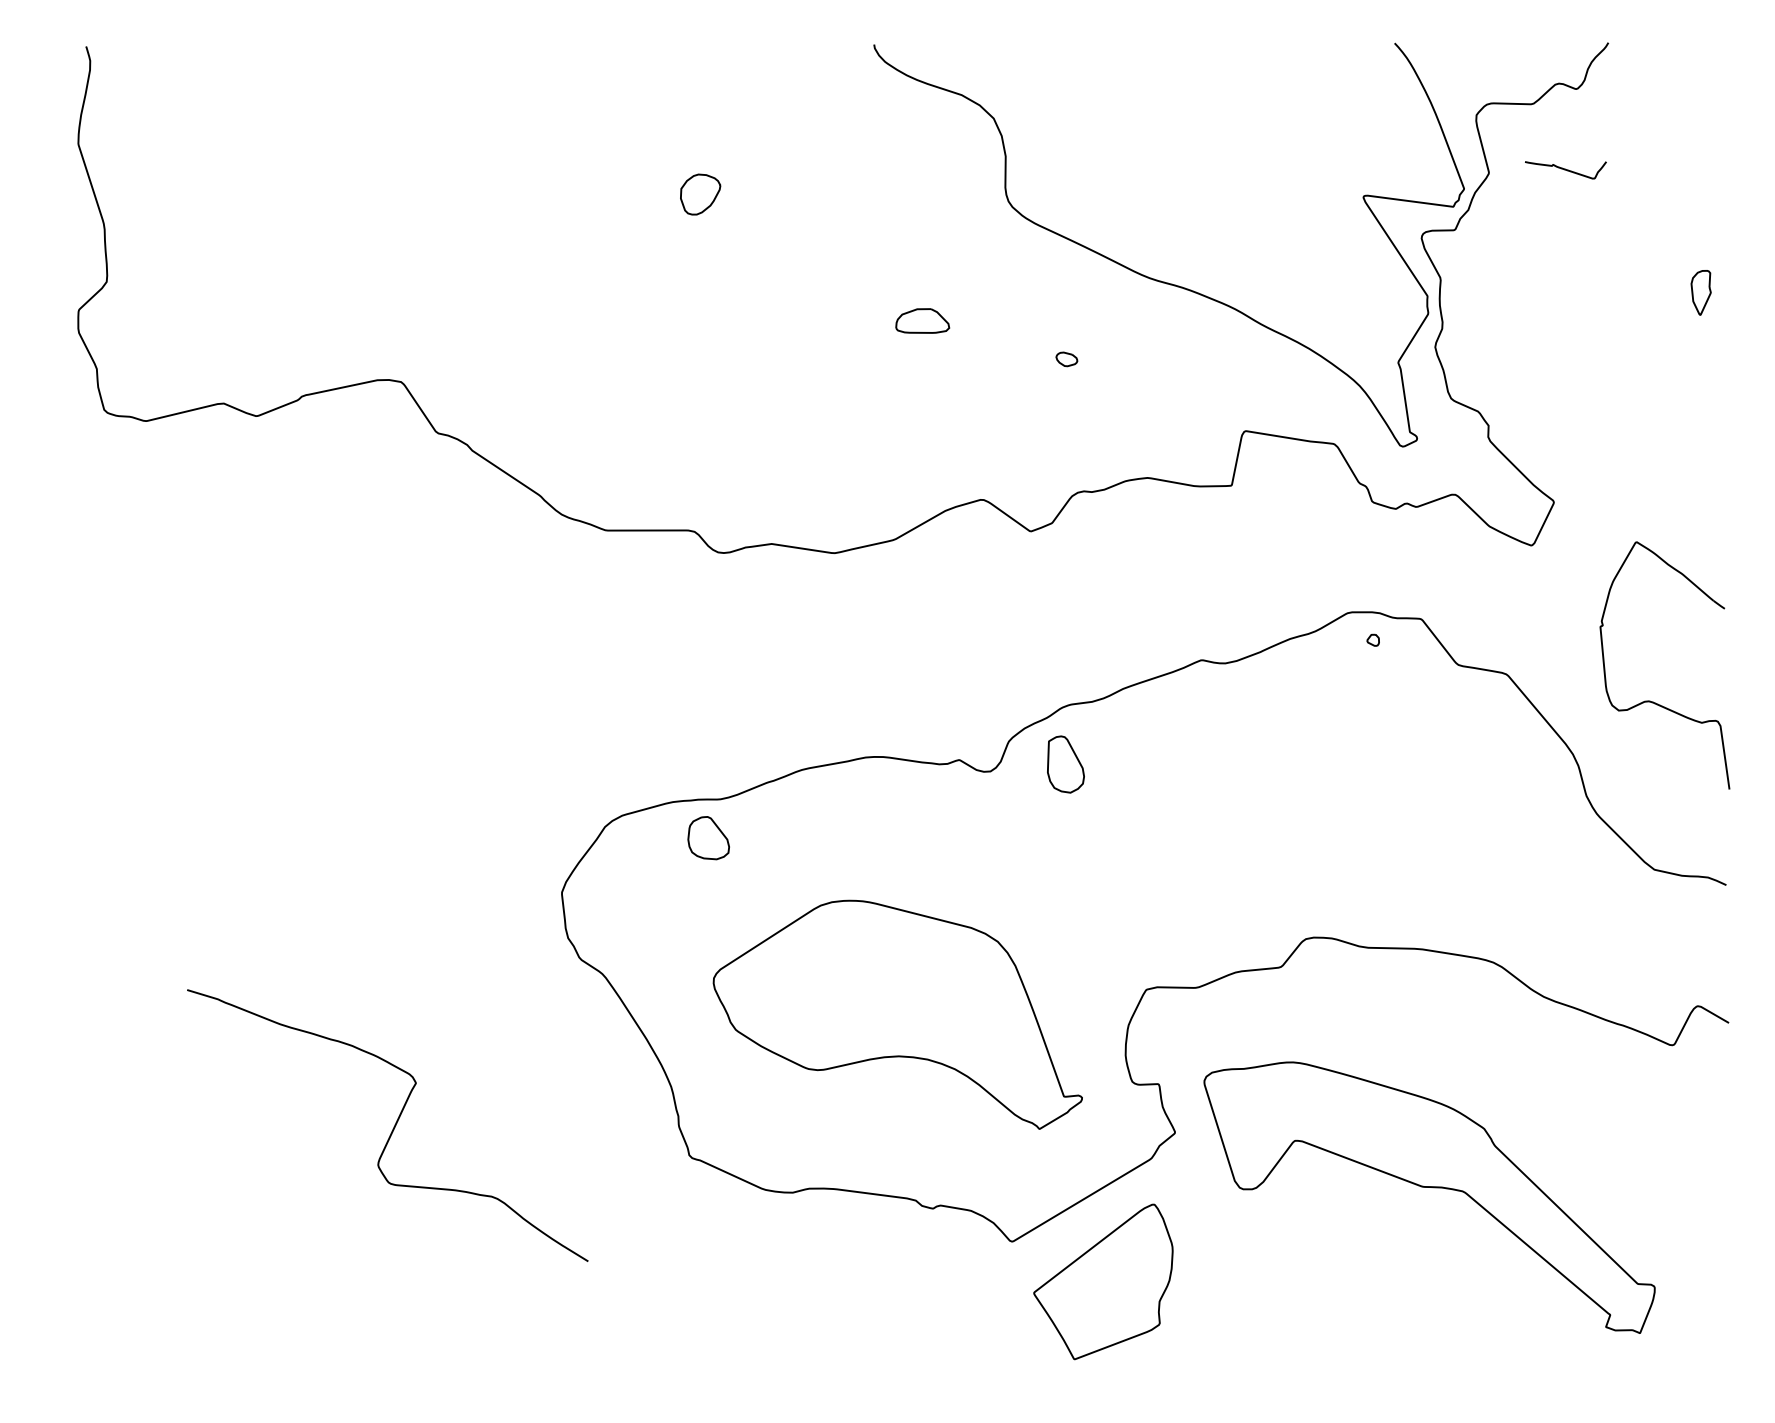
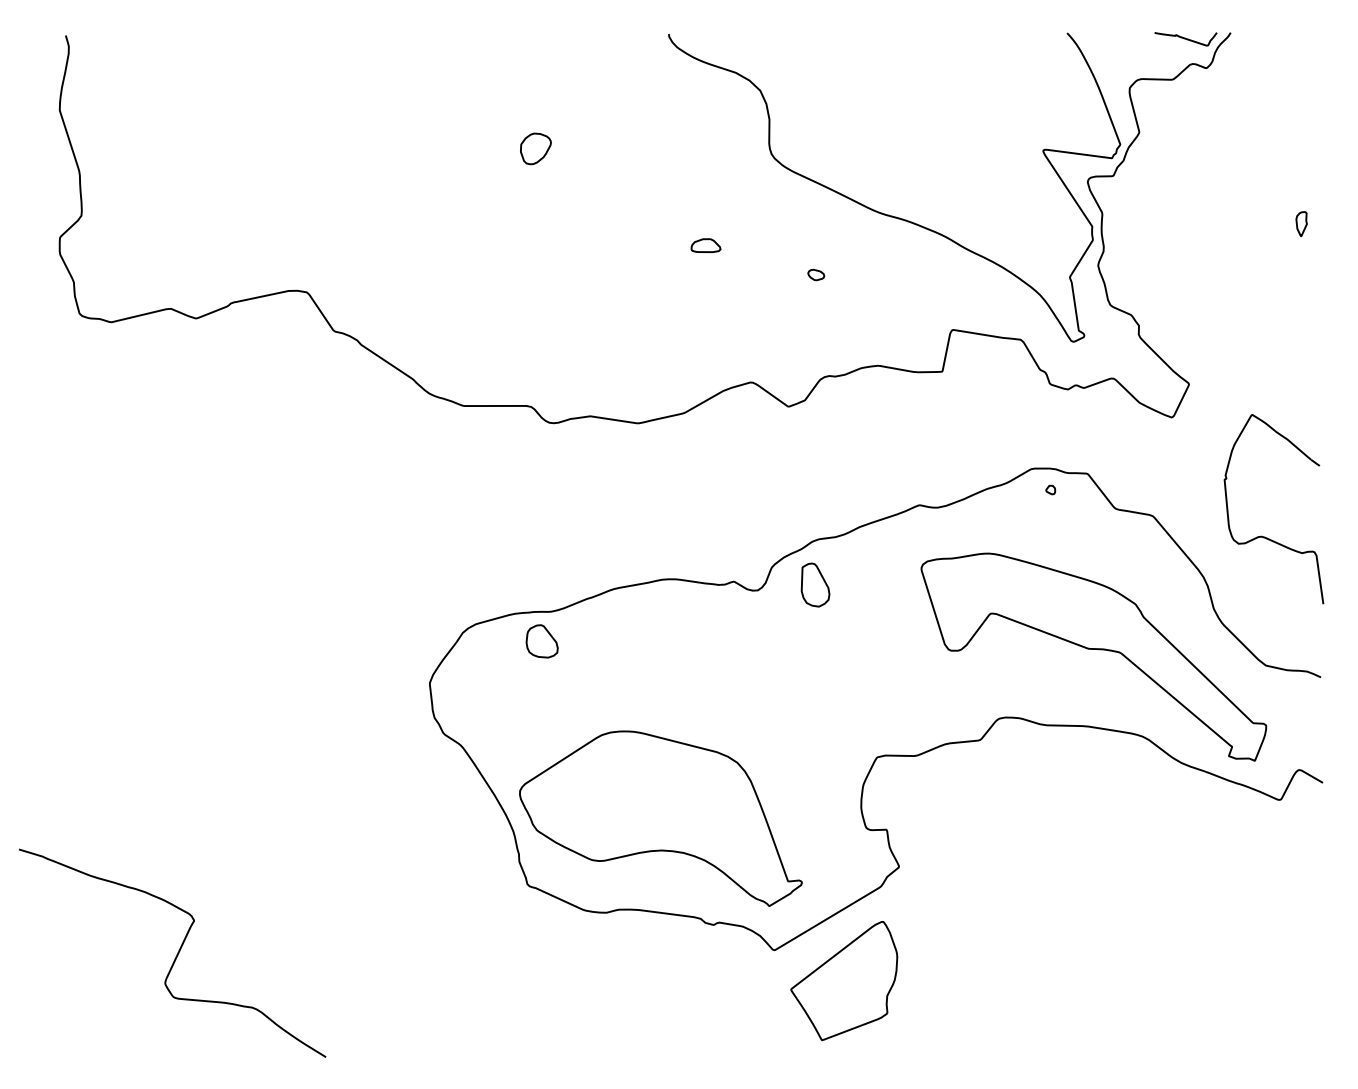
curve: (1565, 170) -> (1185, 39), moved
part: (1700, 292) -> (1301, 223), size x0.71
part: (922, 320) -> (705, 245), size x0.71
part: (897, 1014) -> (660, 818), moved
curve: (393, 1126) -> (176, 953), moved
part: (1433, 1188) -> (1096, 650), moved

